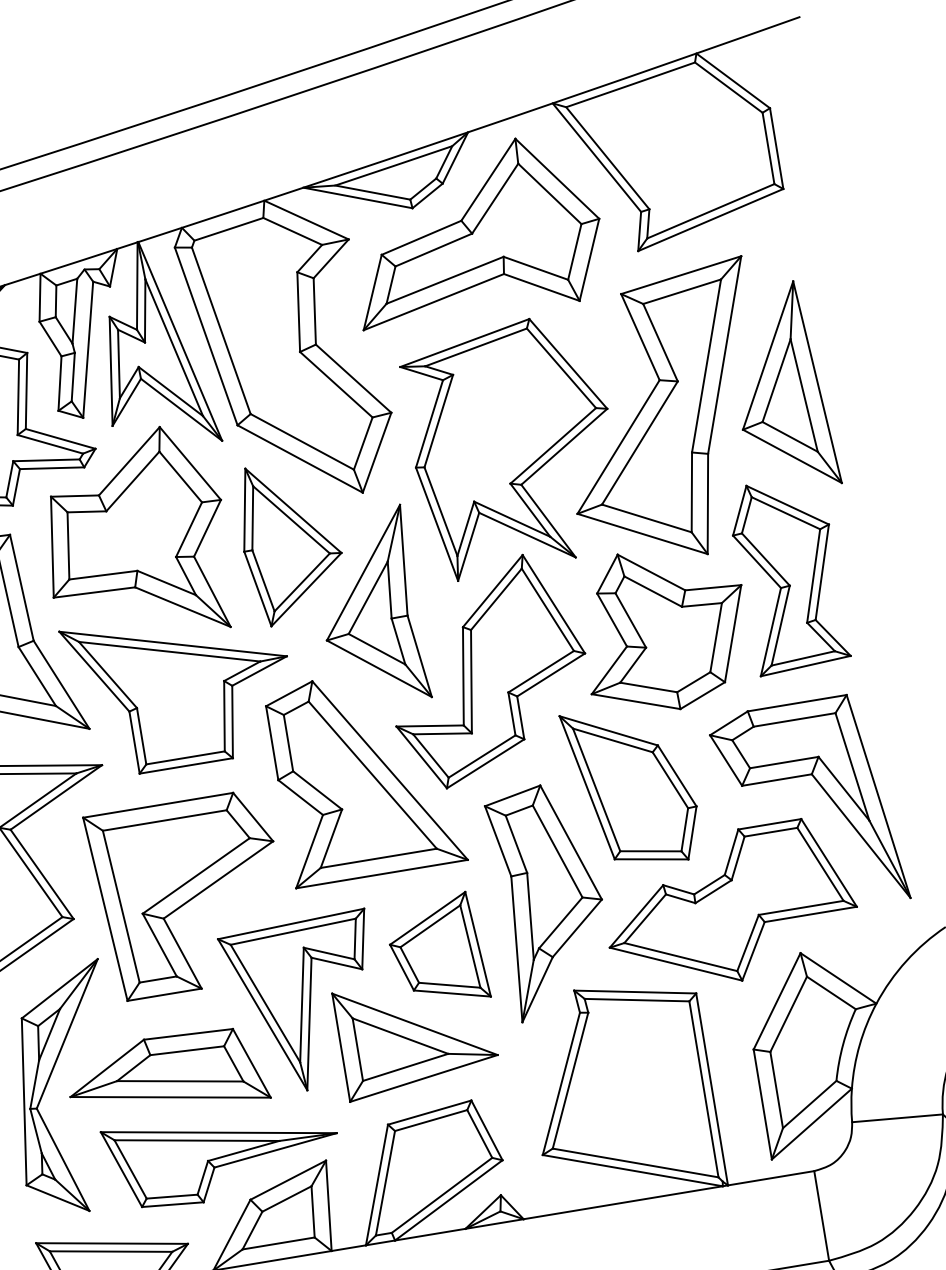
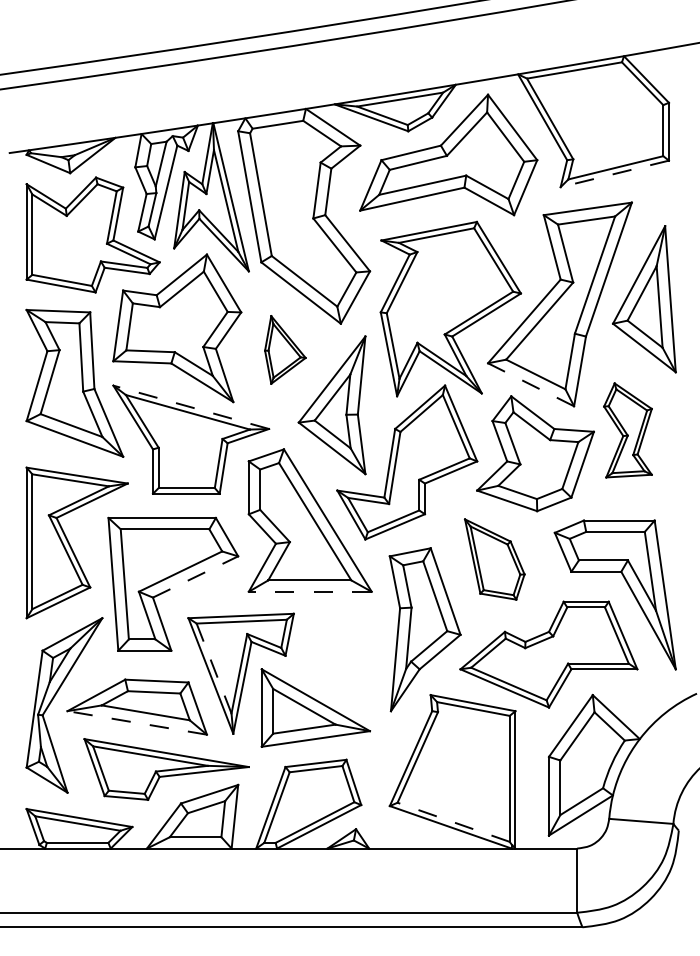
line: (710, 219) -> (614, 173), solid -> dashed
line: (641, 533) -> (530, 384), solid -> dashed
part: (291, 541) -> (285, 349), size x0.6
part: (787, 575) -> (627, 430), size x0.7
line: (173, 644) -> (191, 407), solid -> dashed
part: (631, 786) -> (494, 559), size x0.7
line: (380, 873) -> (309, 591), solid -> dashed
line: (219, 879) -> (196, 576), solid -> dashed
part: (436, 950) -> (339, 651), removed
line: (266, 1003) -> (214, 668), solid -> dashed
line: (170, 1096) -> (137, 722), solid -> dashed
line: (635, 1163) -> (453, 822), solid -> dashed

